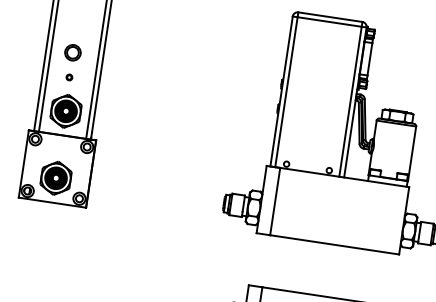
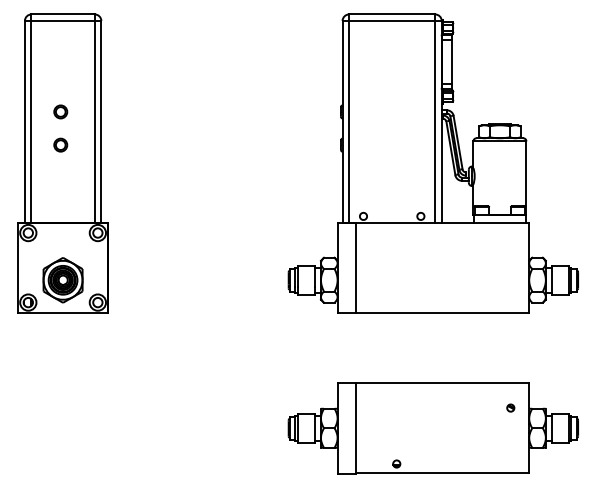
circle: (72, 52) -> (60, 111), size x0.62
circle: (69, 77) -> (60, 144), size x1.67
part: (65, 111) -> (62, 190), removed

